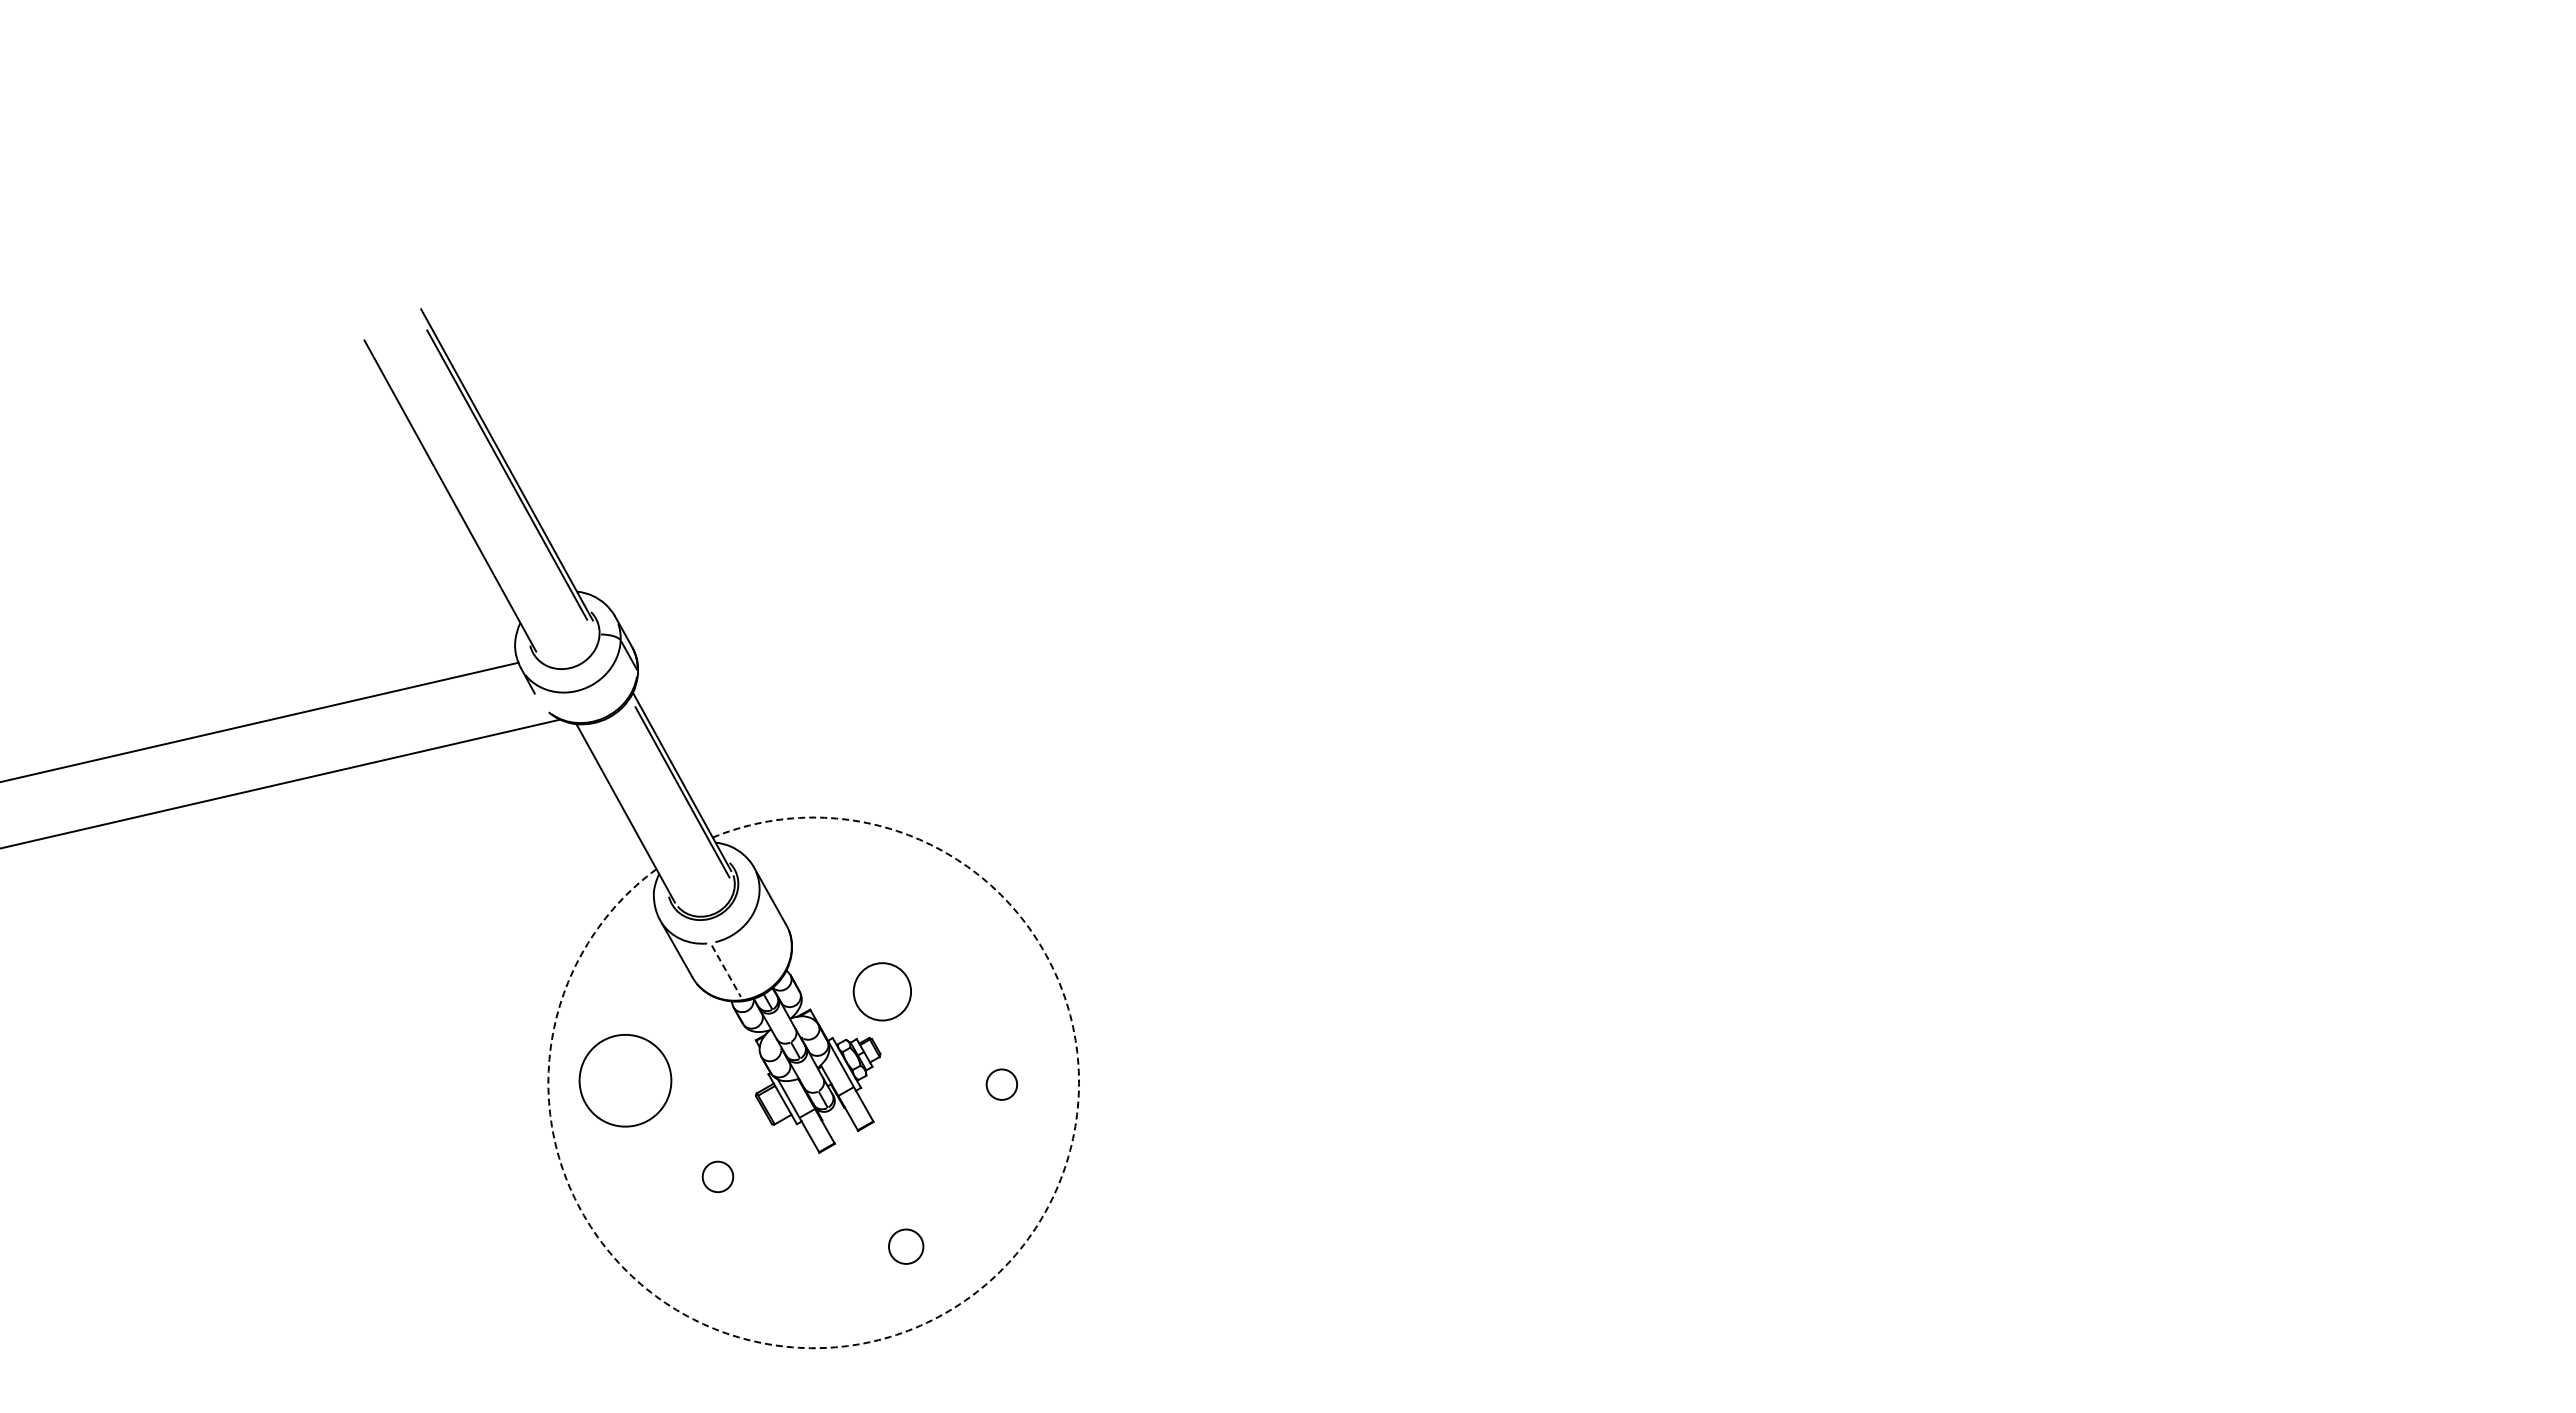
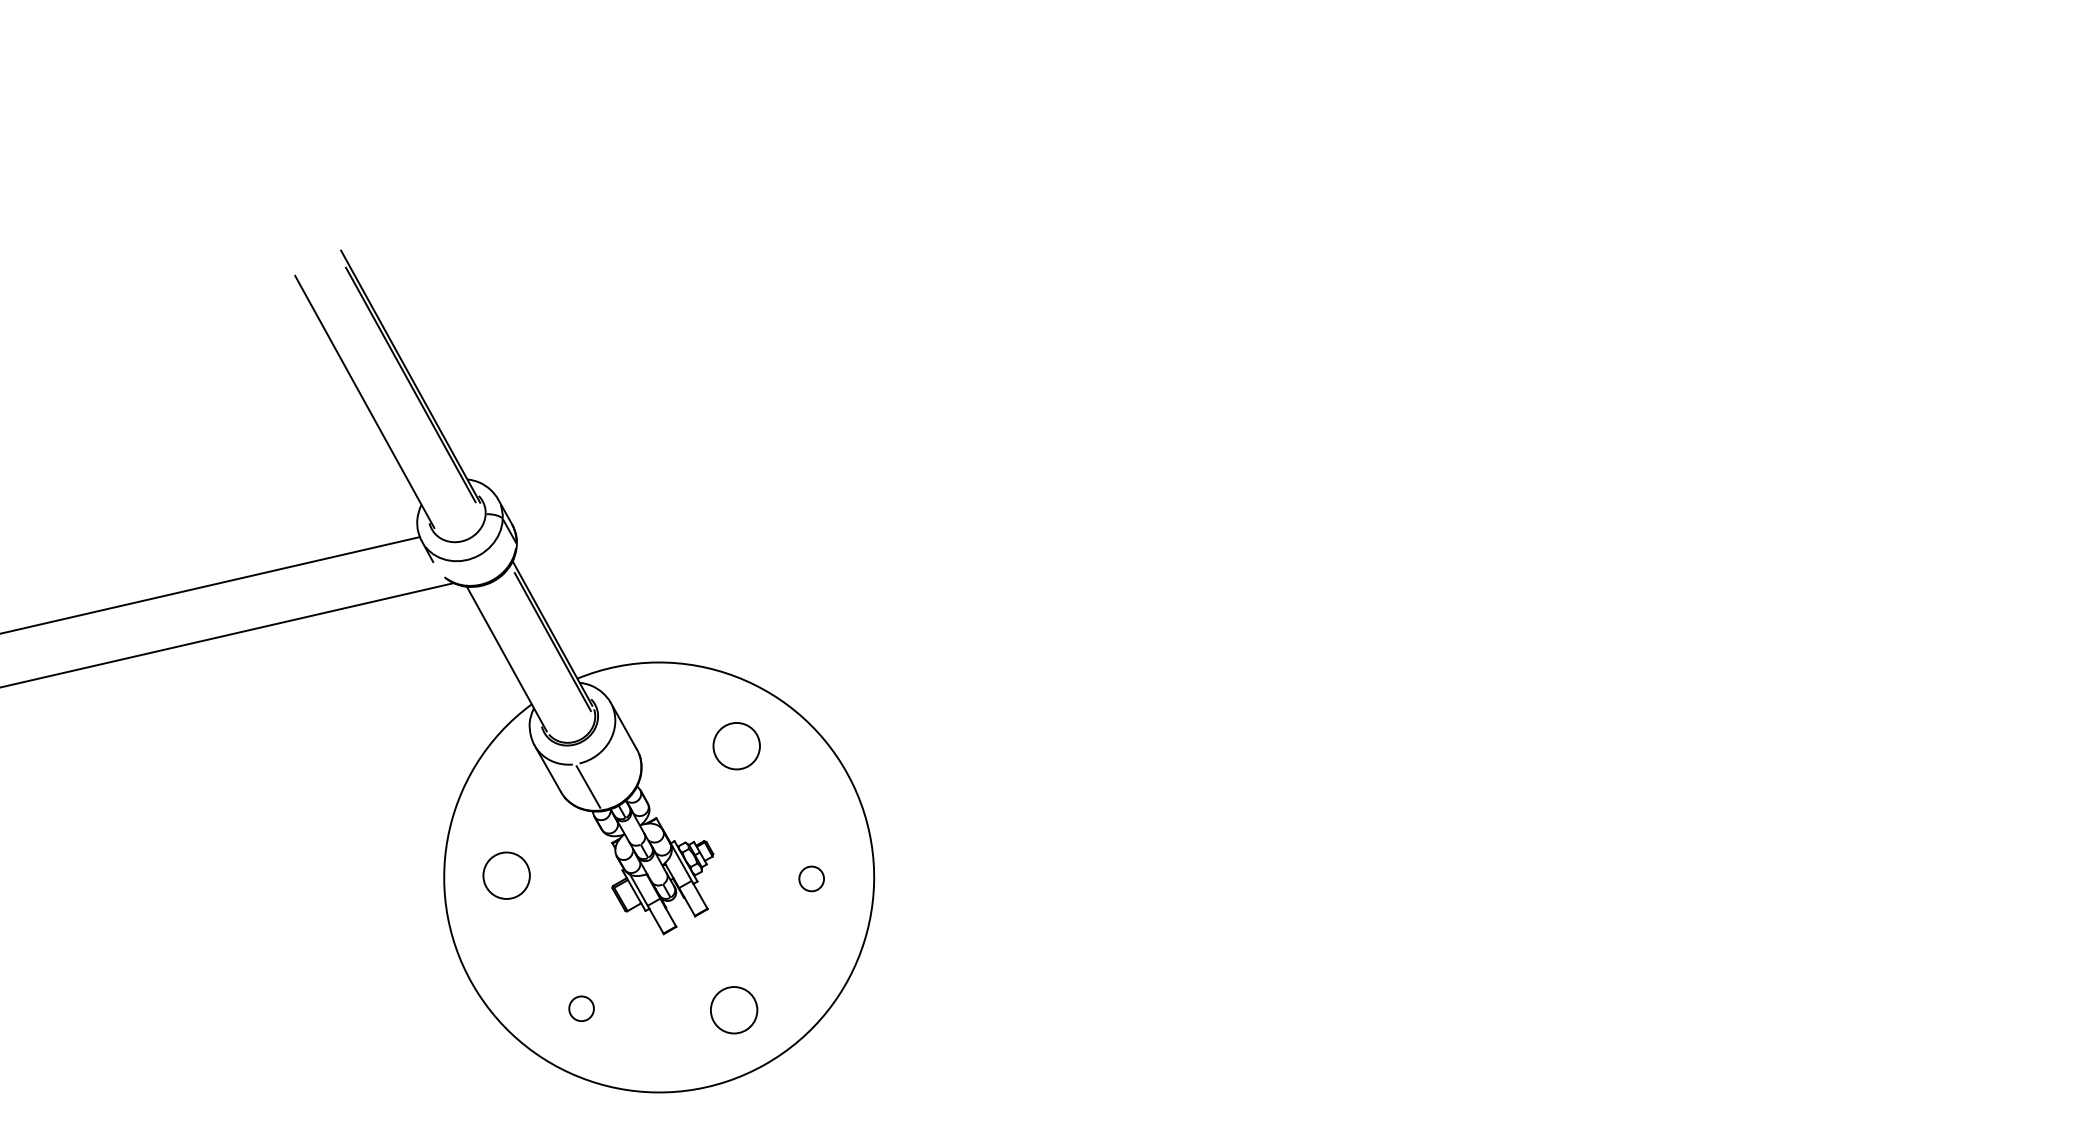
line: (726, 971) -> (588, 787), dashed -> solid
circle: (881, 991) -> (735, 745), moved
circle: (625, 1080) -> (506, 875), size x0.62
circle: (717, 1176) -> (581, 1008), moved
circle: (905, 1246) -> (733, 1010), size x1.67
arc: (943, 1314) -> (764, 1065), dashed -> solid

